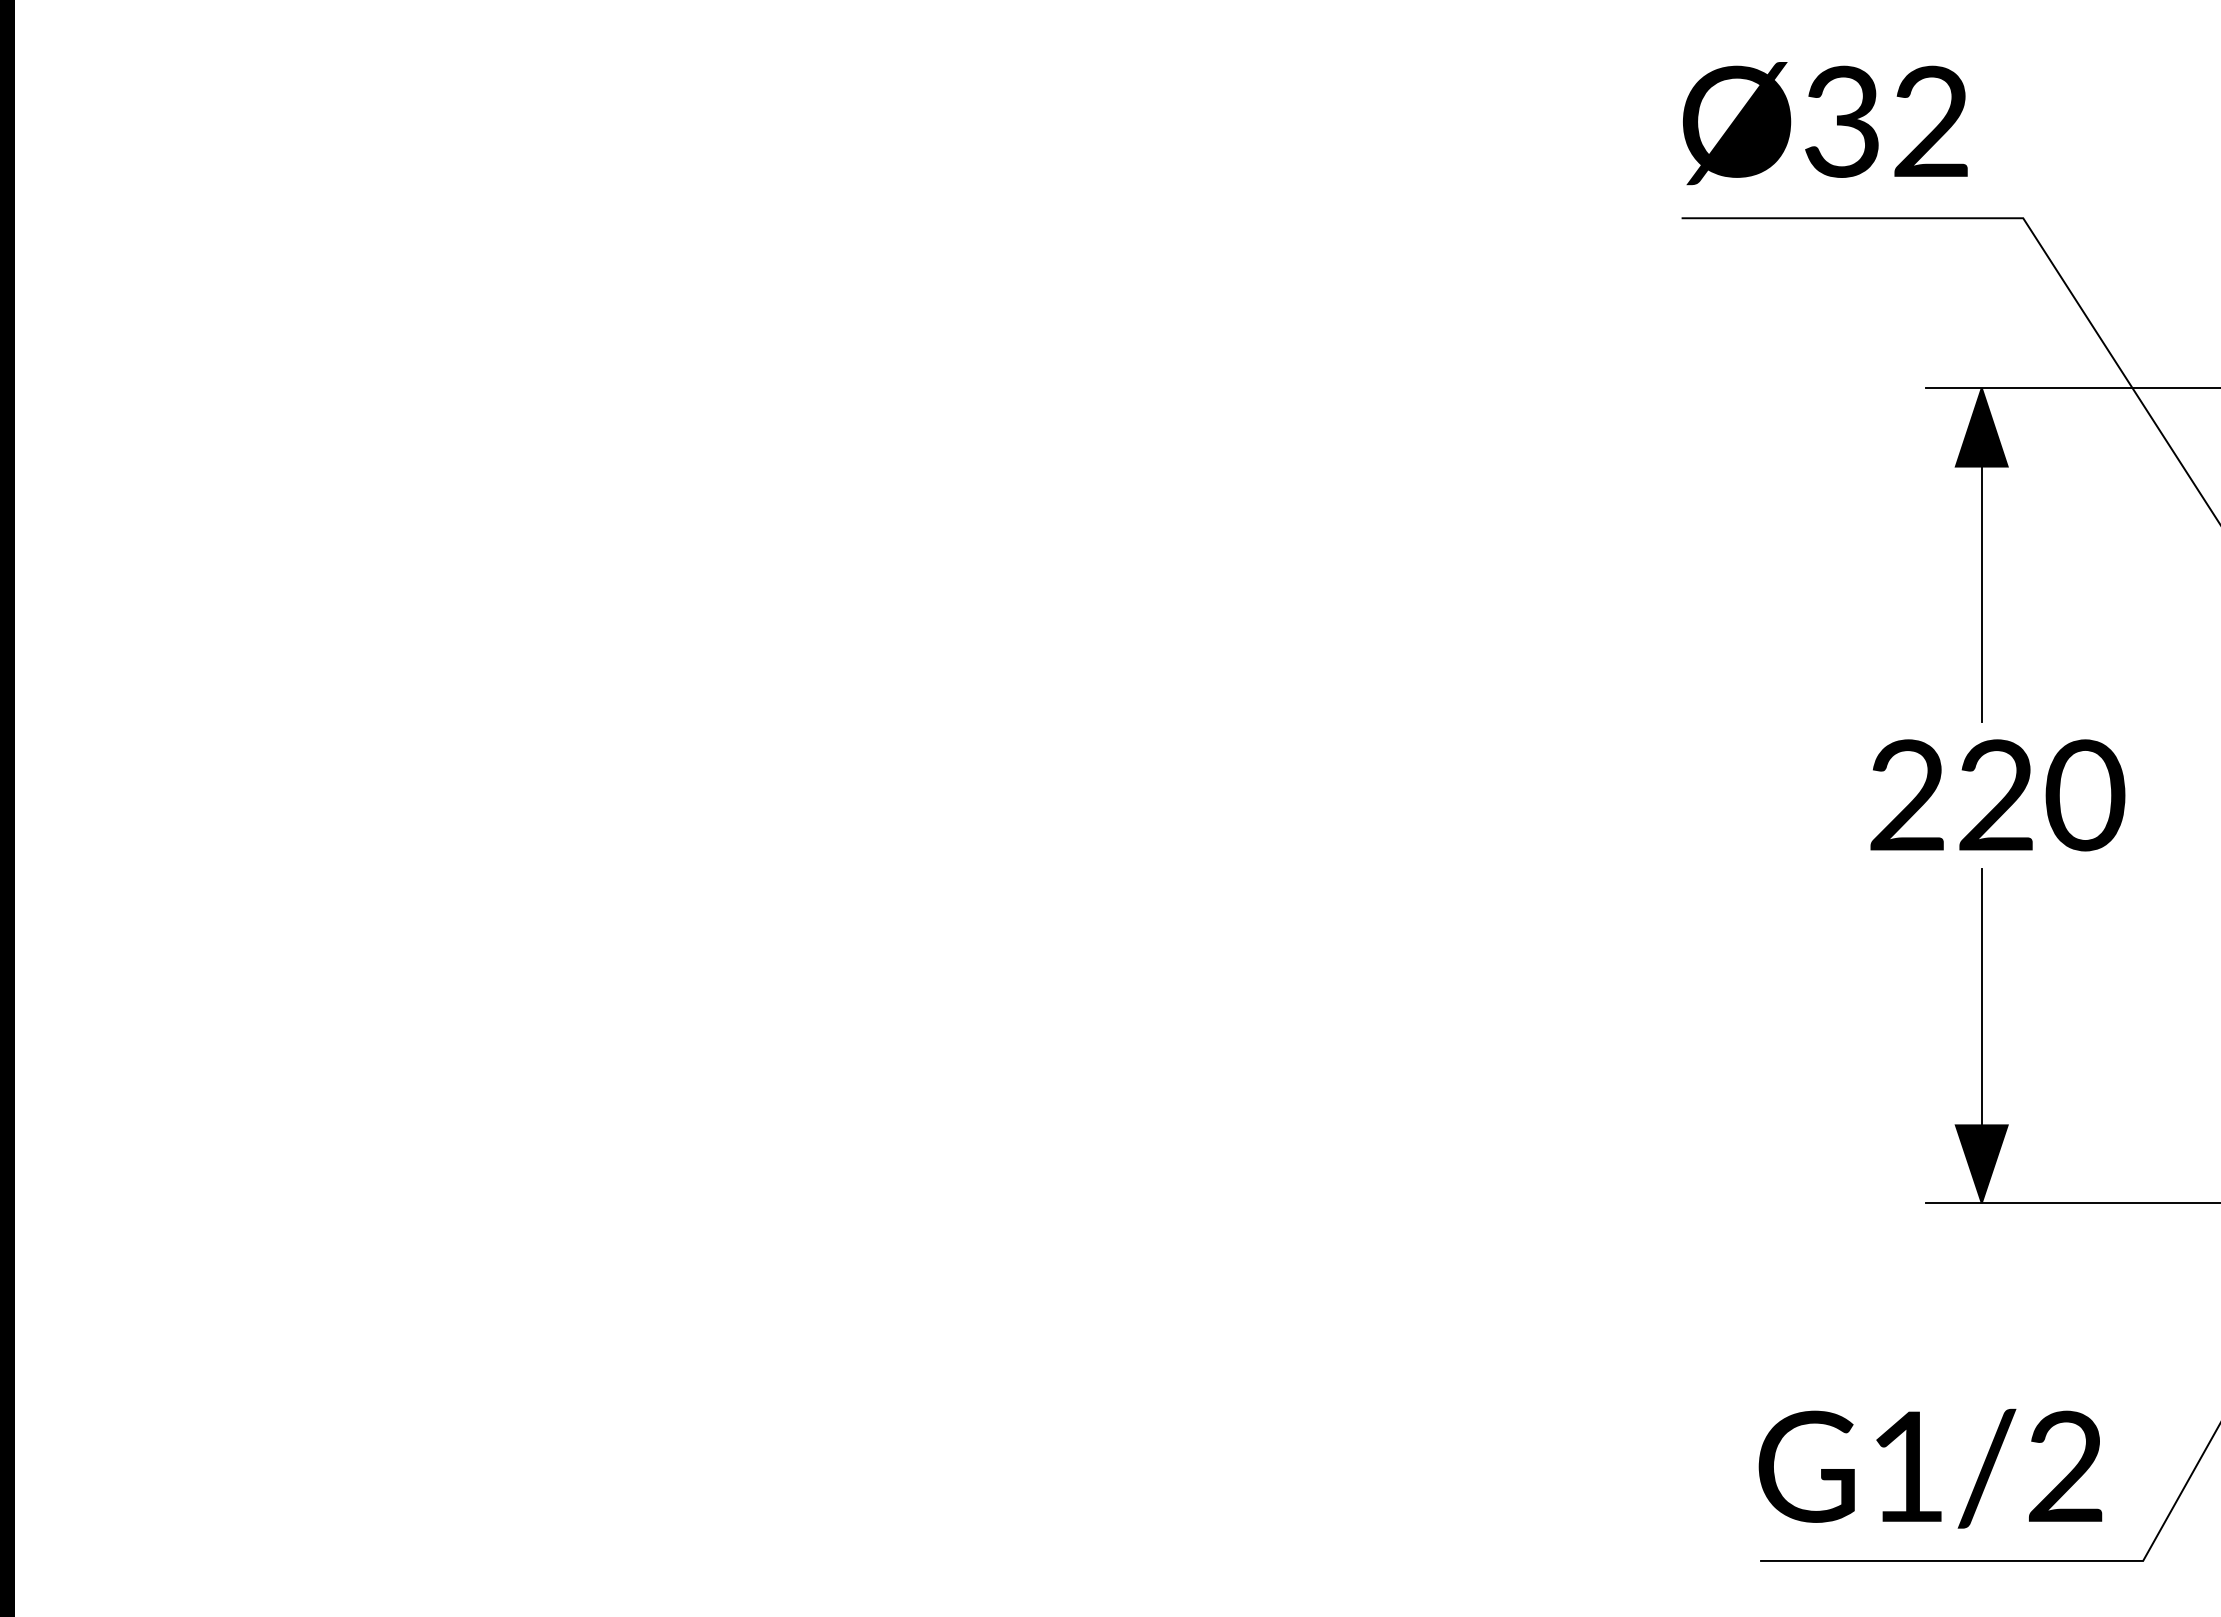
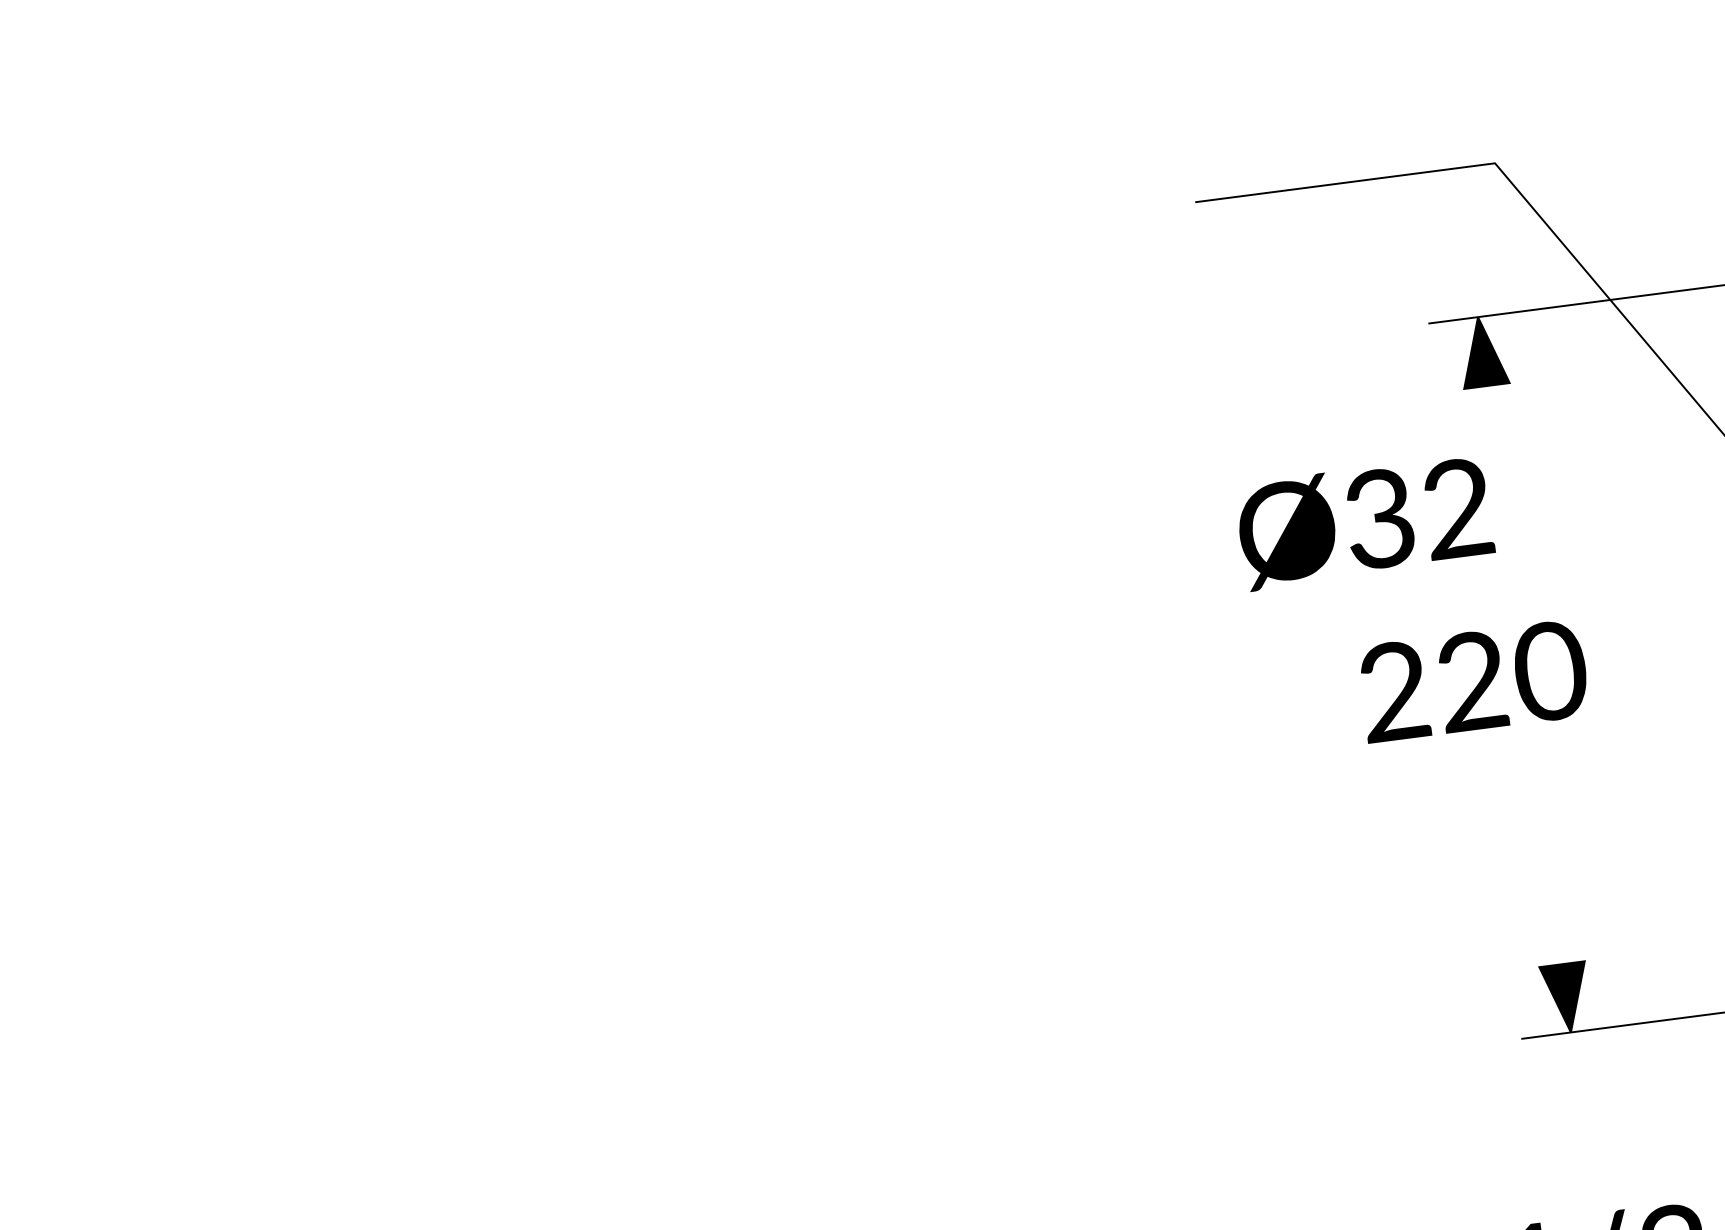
text: (1825, 123) -> (1365, 522), moved
line: (1981, 593) -> (1501, 497), removed
text: (1997, 795) -> (1473, 681), moved
line: (1981, 997) -> (1547, 852), removed

